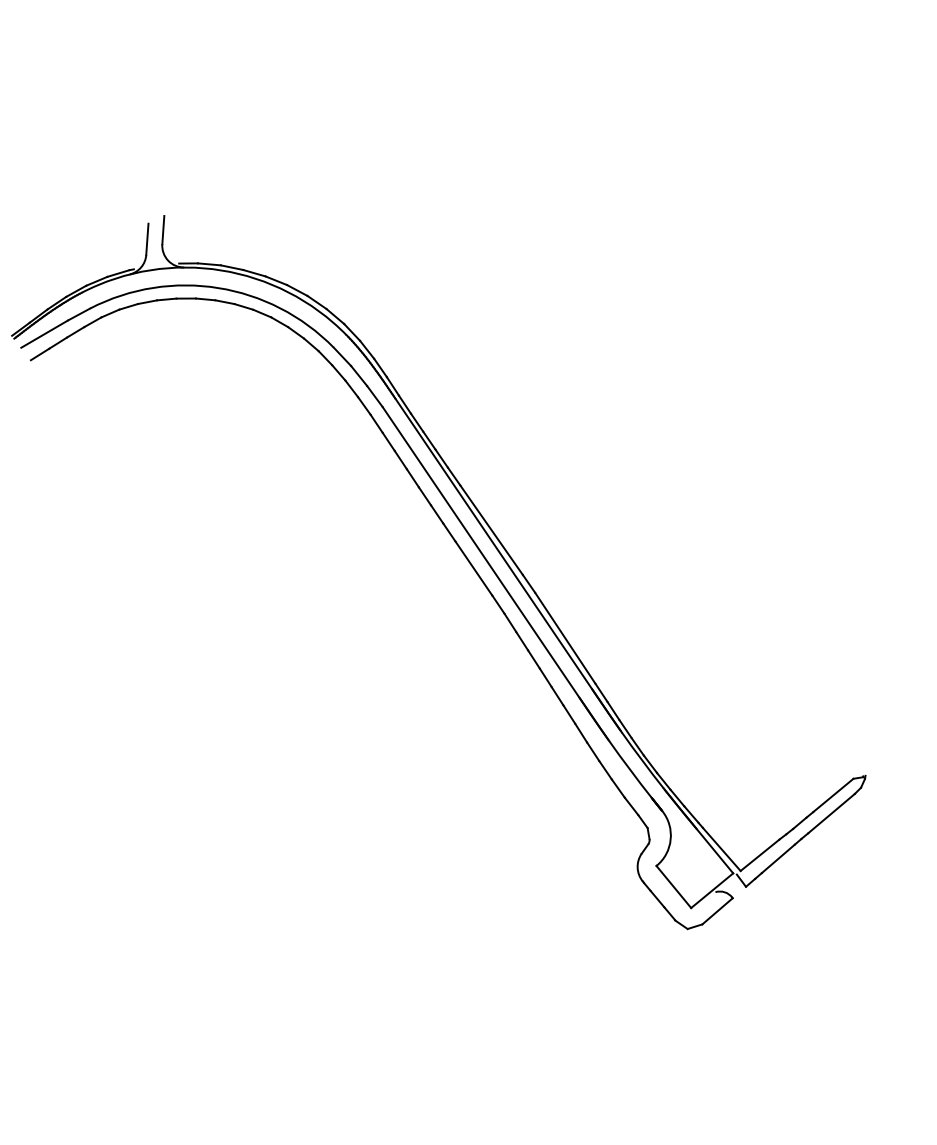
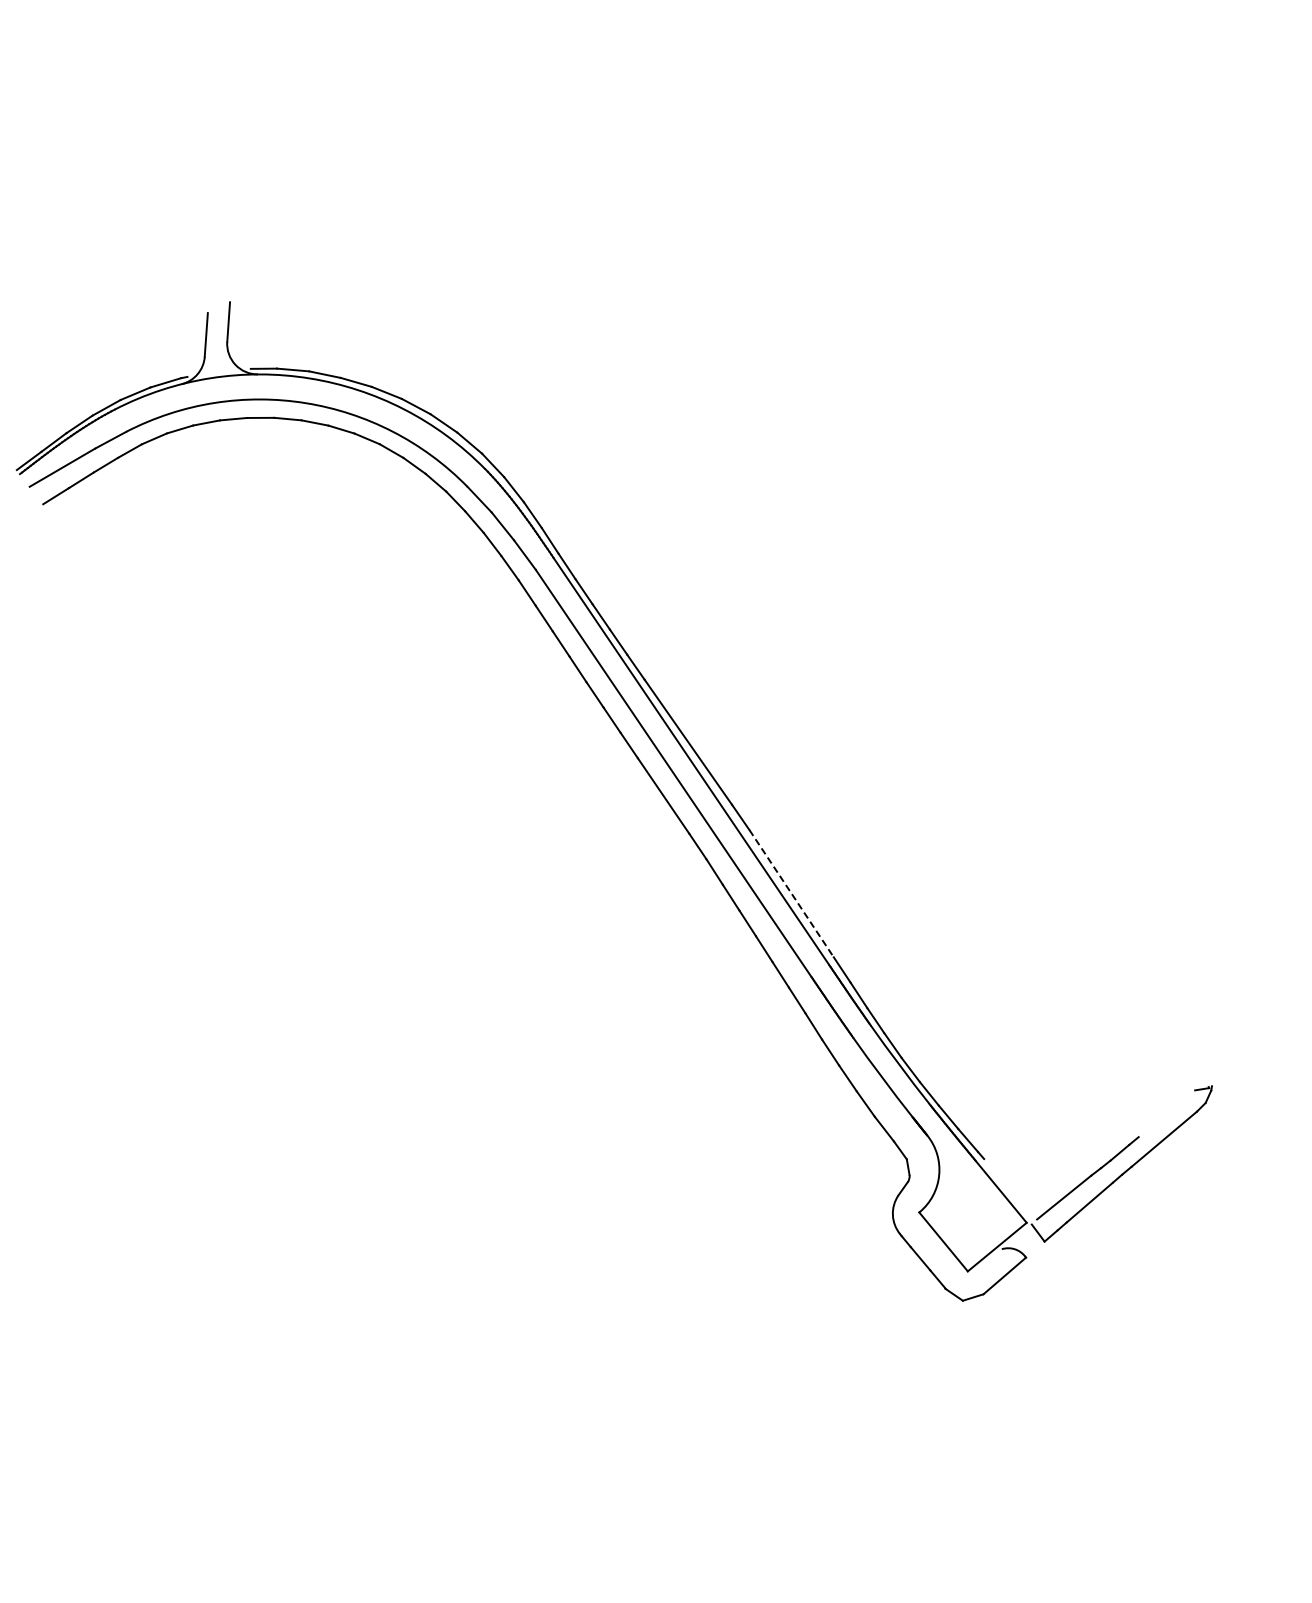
line: (565, 638) -> (791, 894), solid -> dashed
line: (833, 795) -> (1166, 1113), removed
line: (721, 849) -> (1010, 1189), removed

